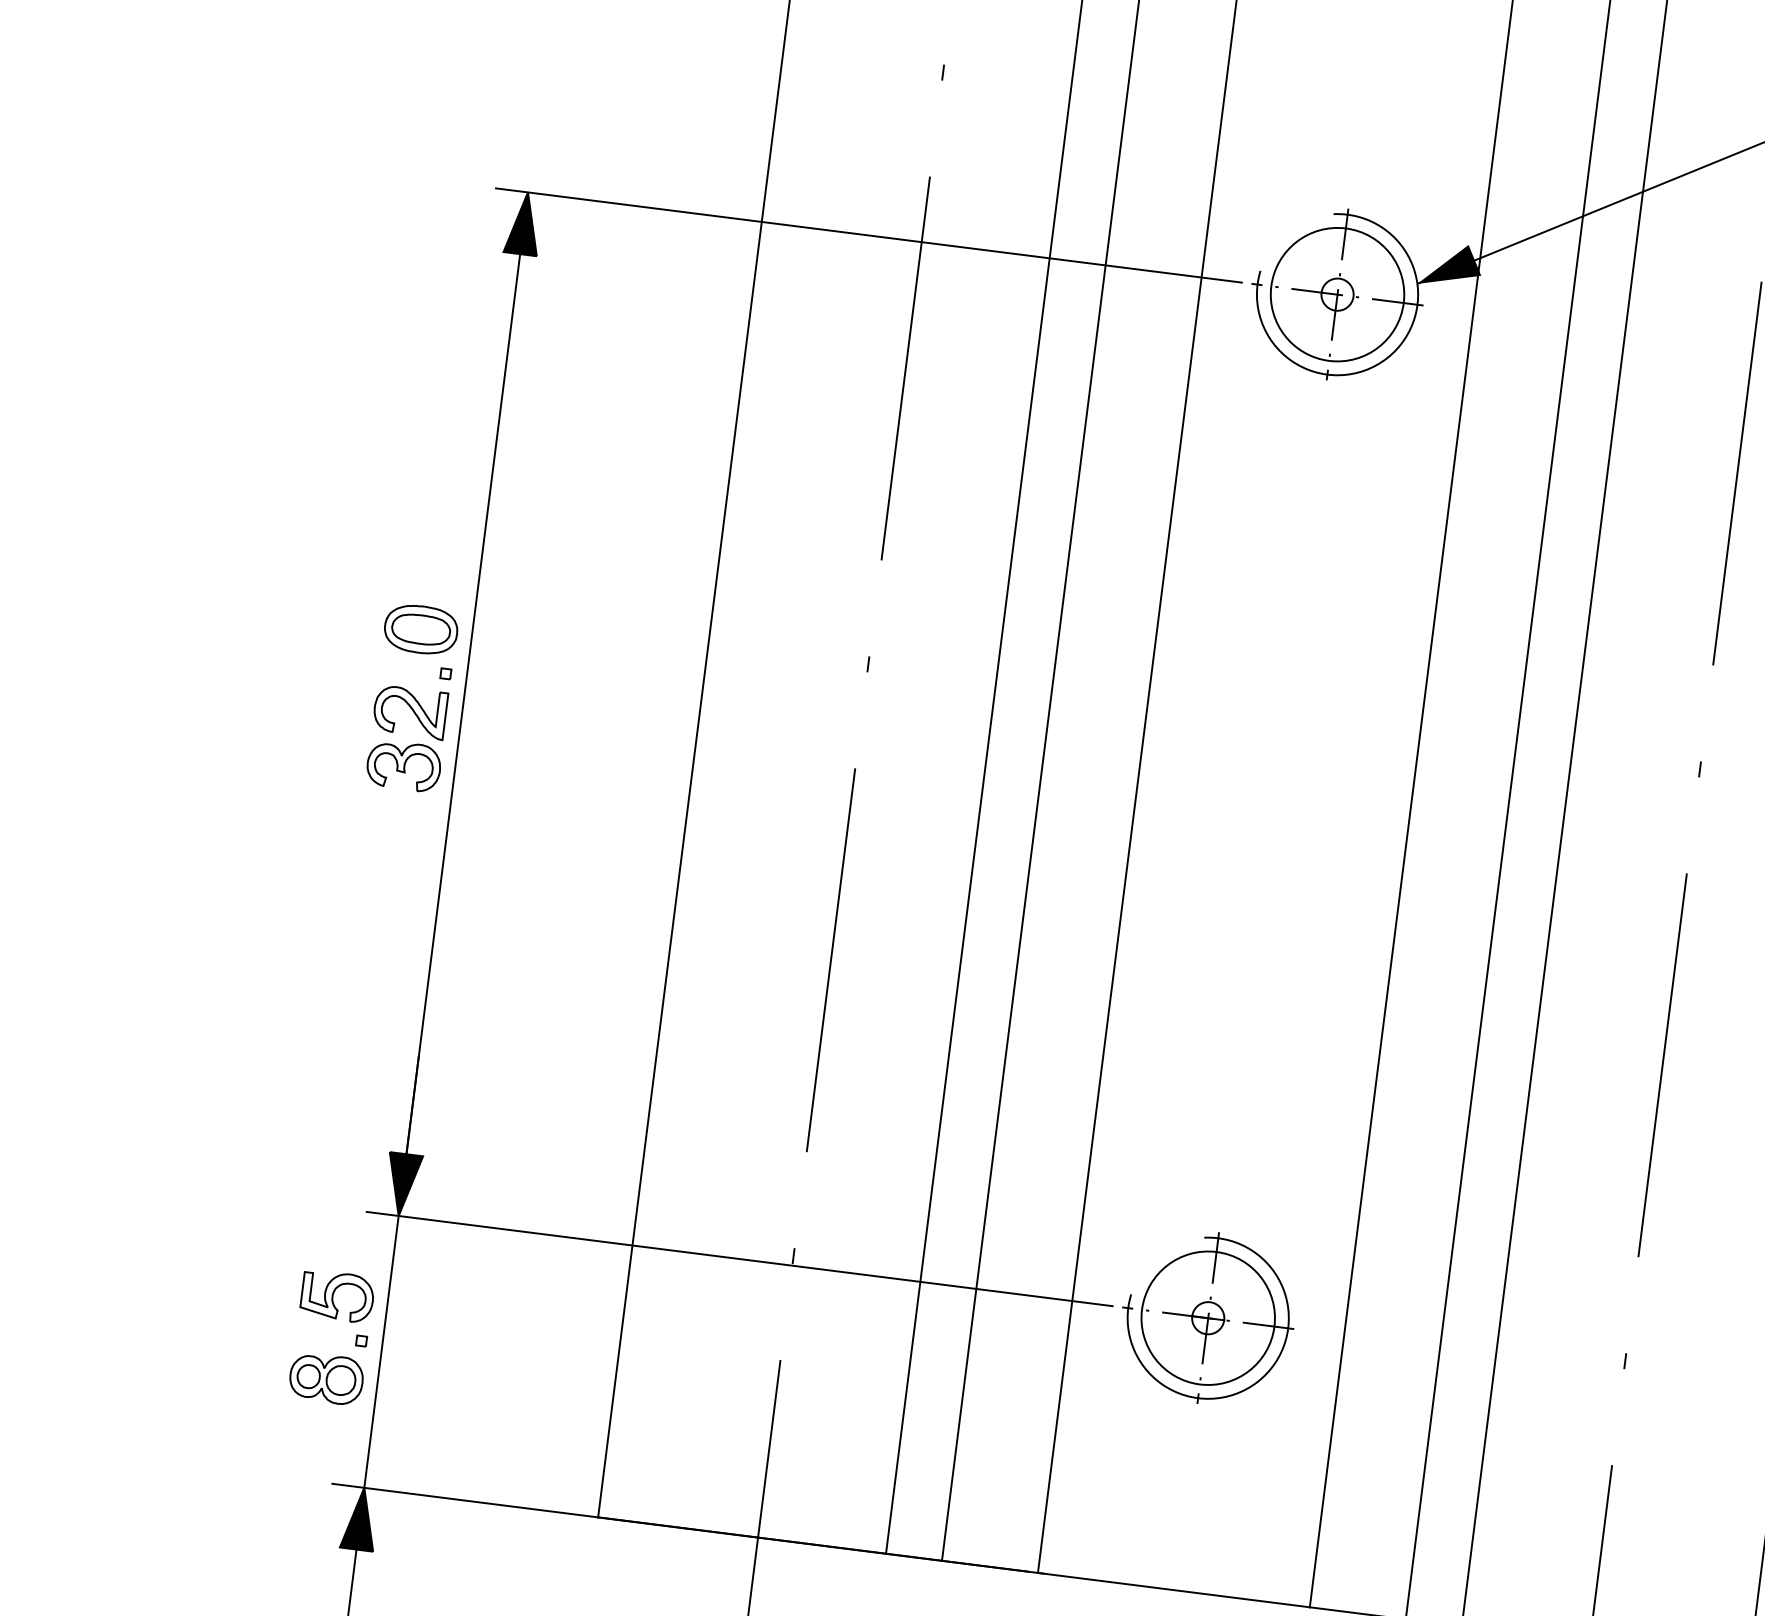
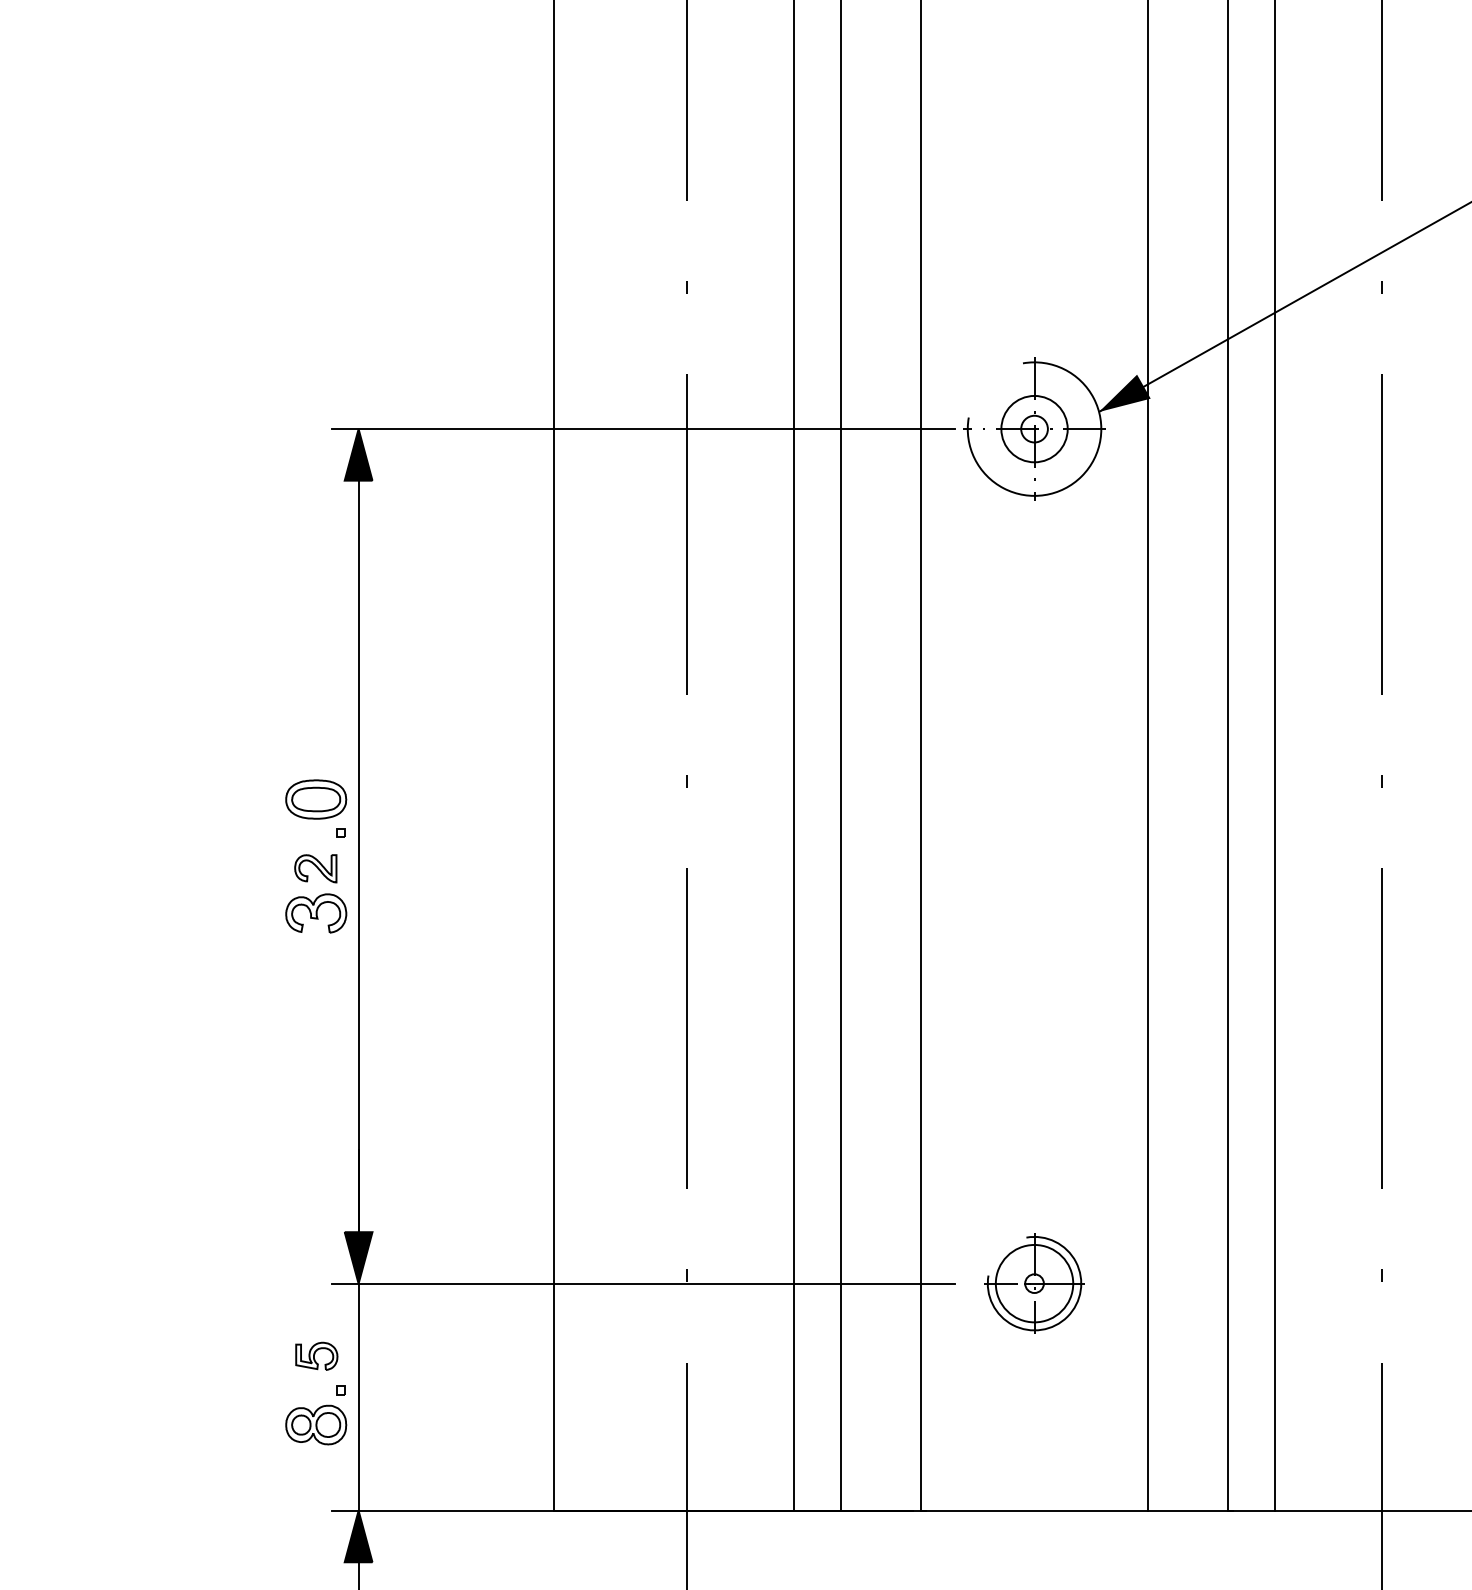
circle: (1337, 293) -> (1034, 428), size x0.6
part: (409, 712) -> (315, 868), size x0.7
part: (337, 1296) -> (316, 1356), size x0.7
part: (1208, 1317) -> (1034, 1283), size x0.7

